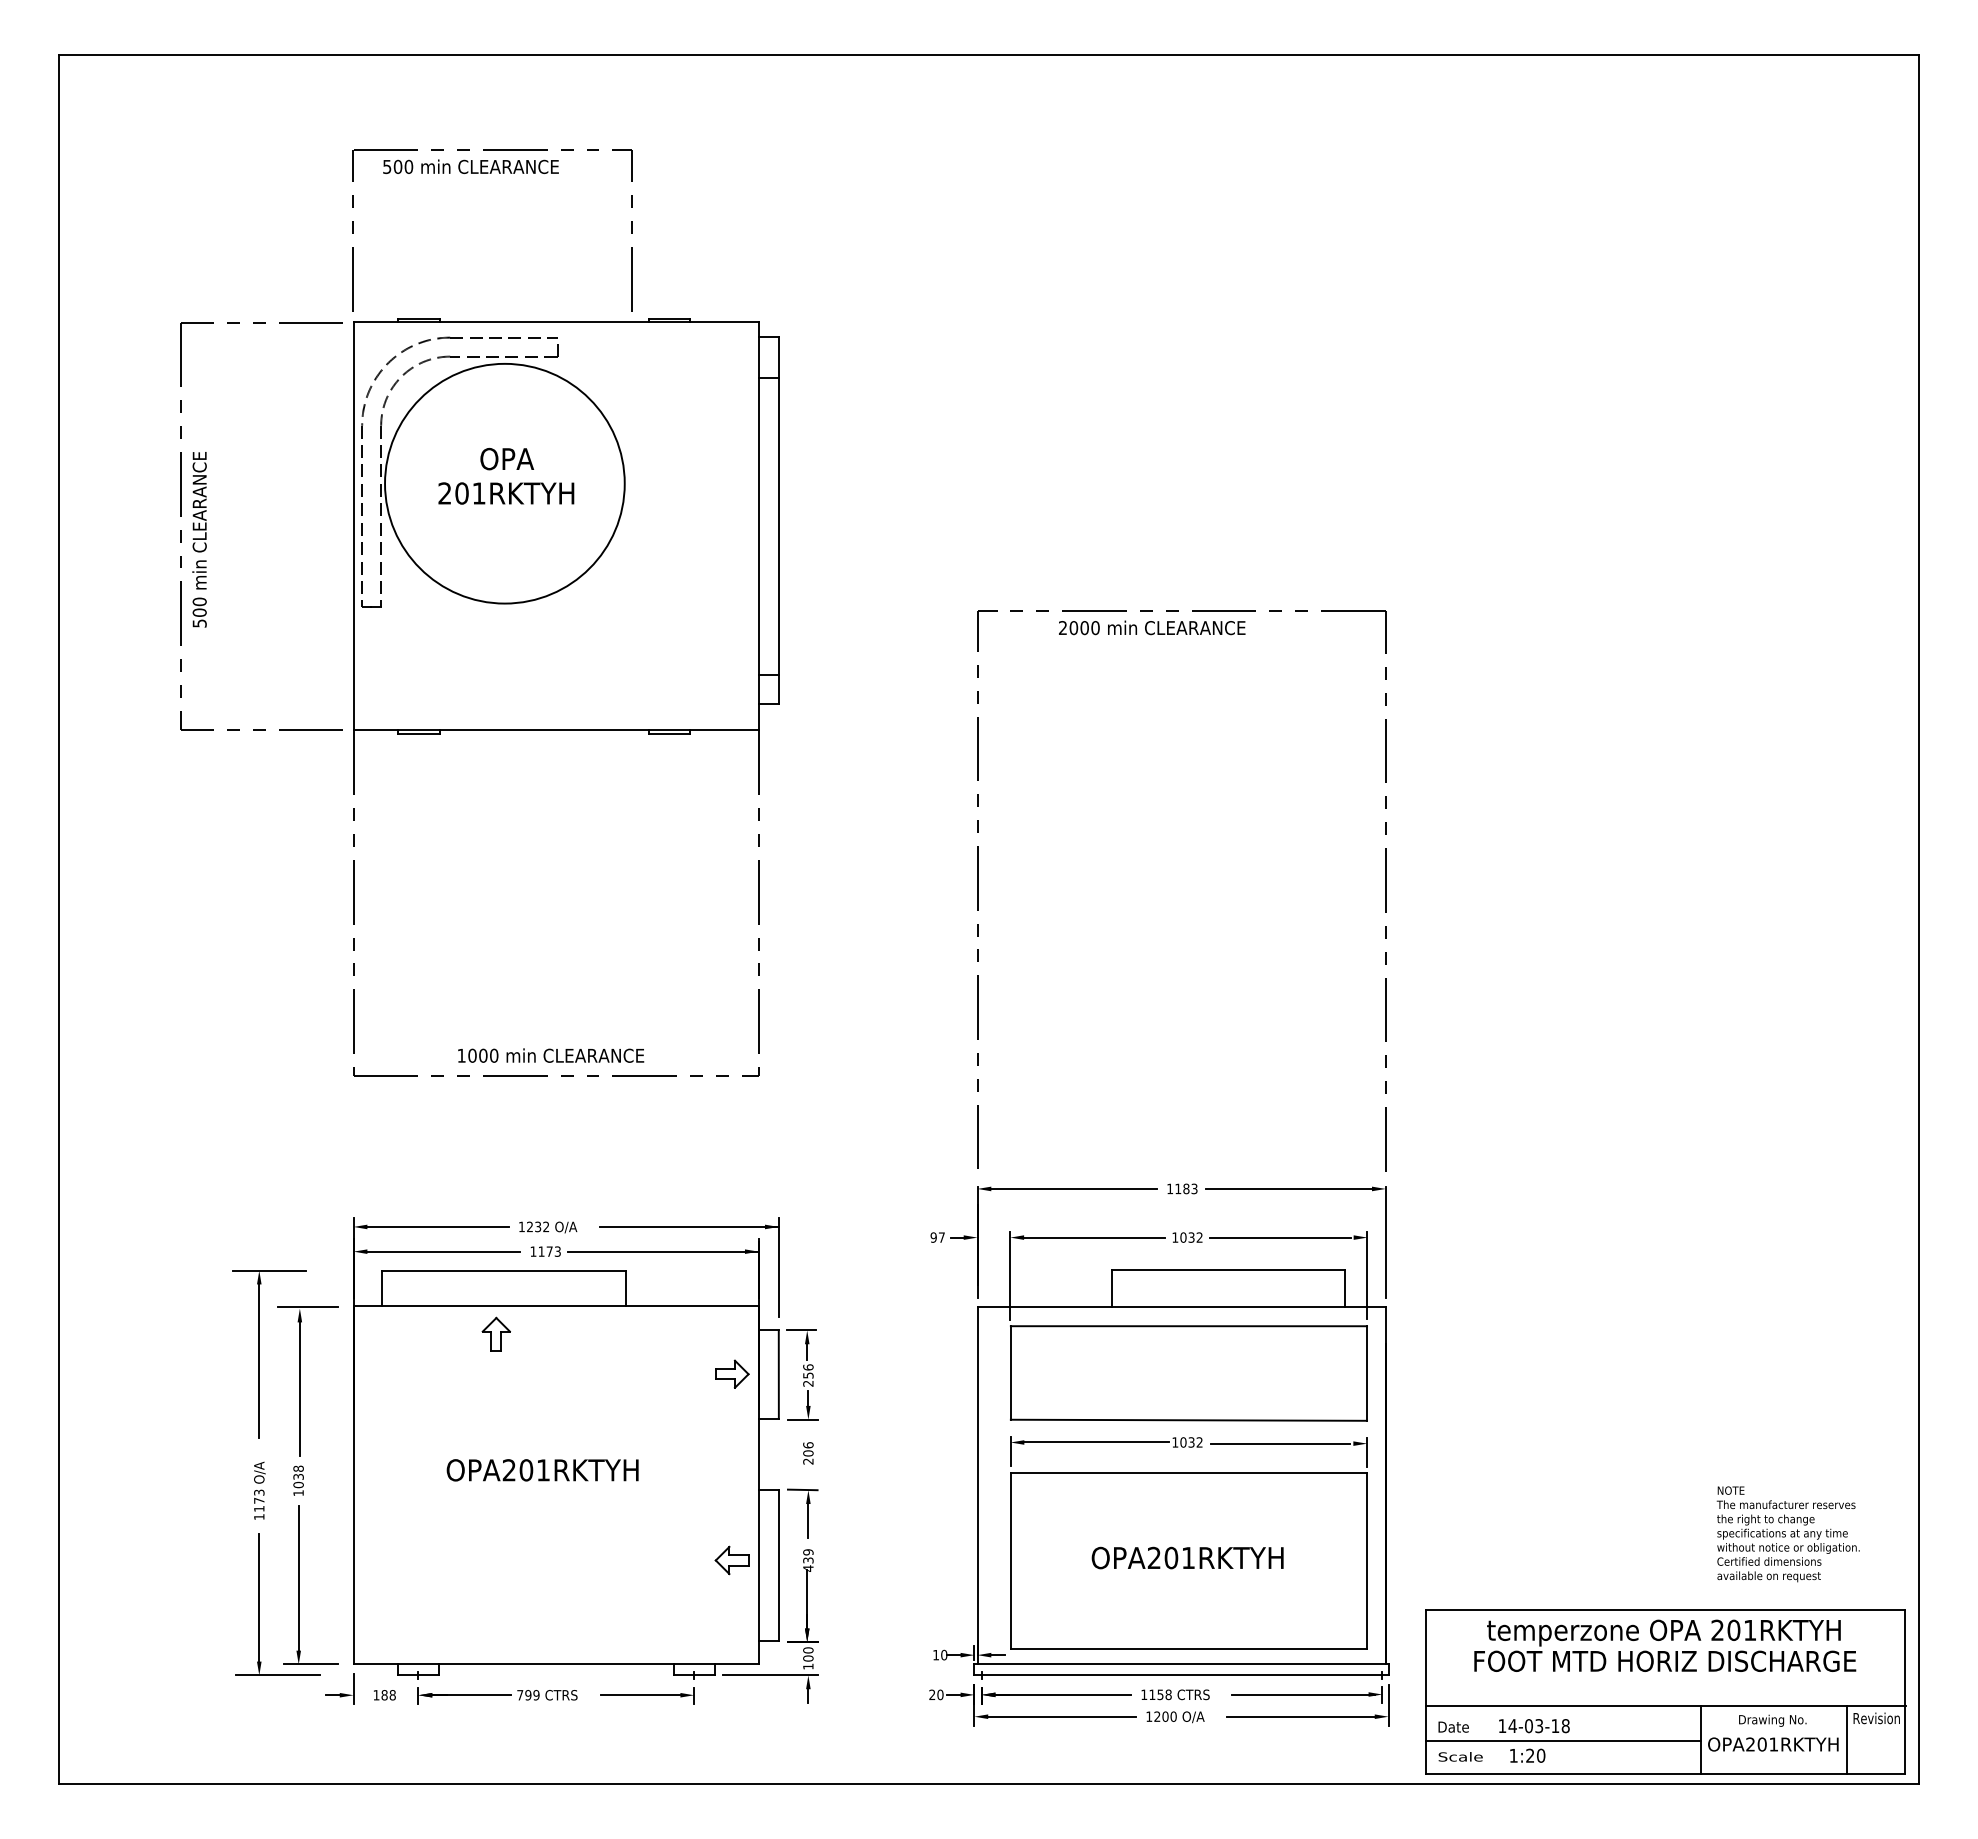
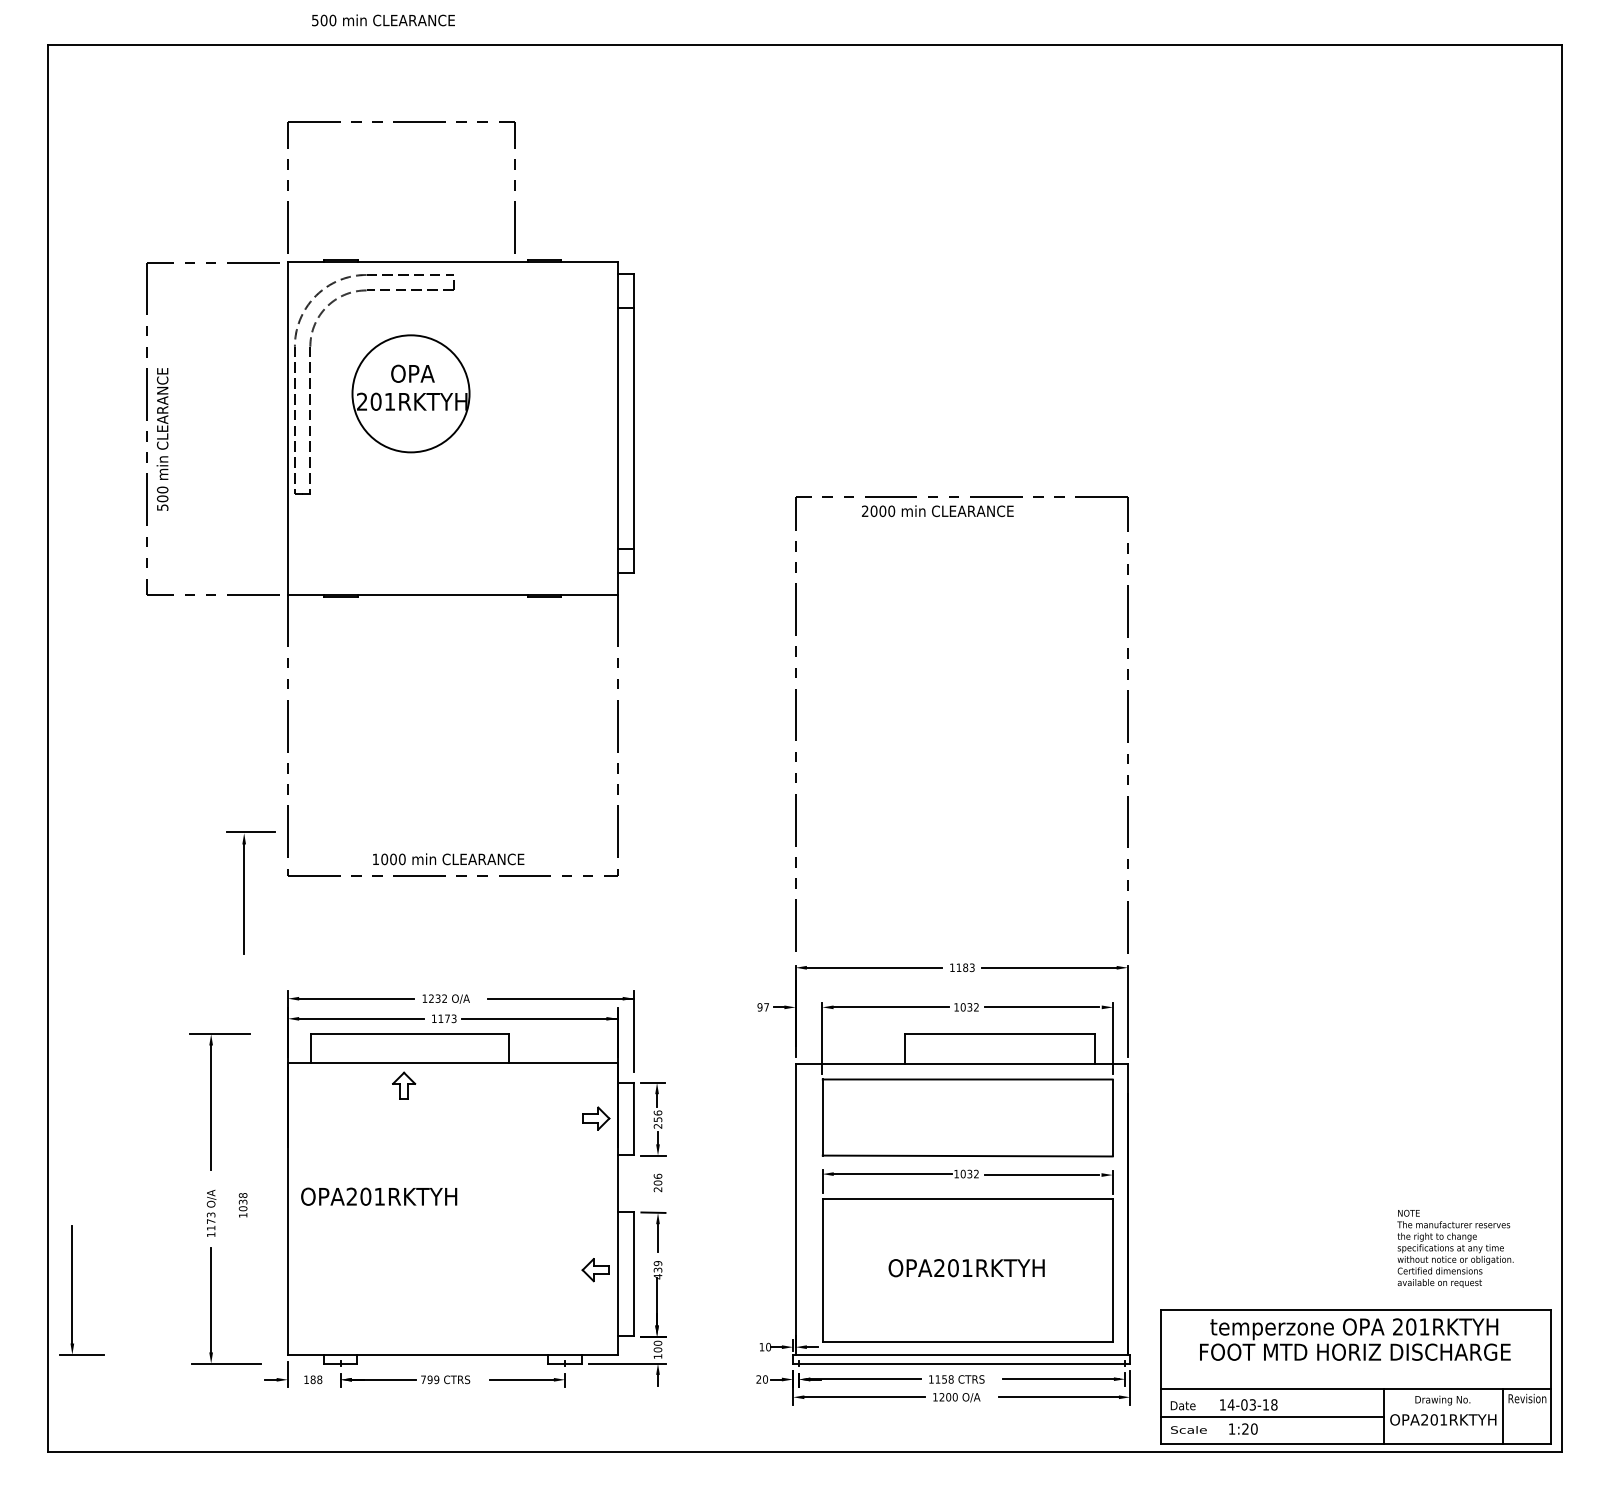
text: (470, 166) -> (383, 20), moved
circle: (504, 483) -> (410, 393), size x0.6
part: (300, 1381) -> (244, 892), moved
text: (542, 1470) -> (378, 1196), moved
part: (299, 1584) -> (72, 1289), moved

